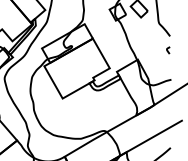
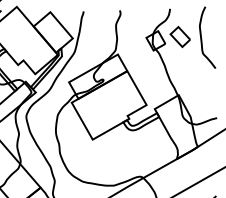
curve: (168, 50) -> (213, 84), removed

